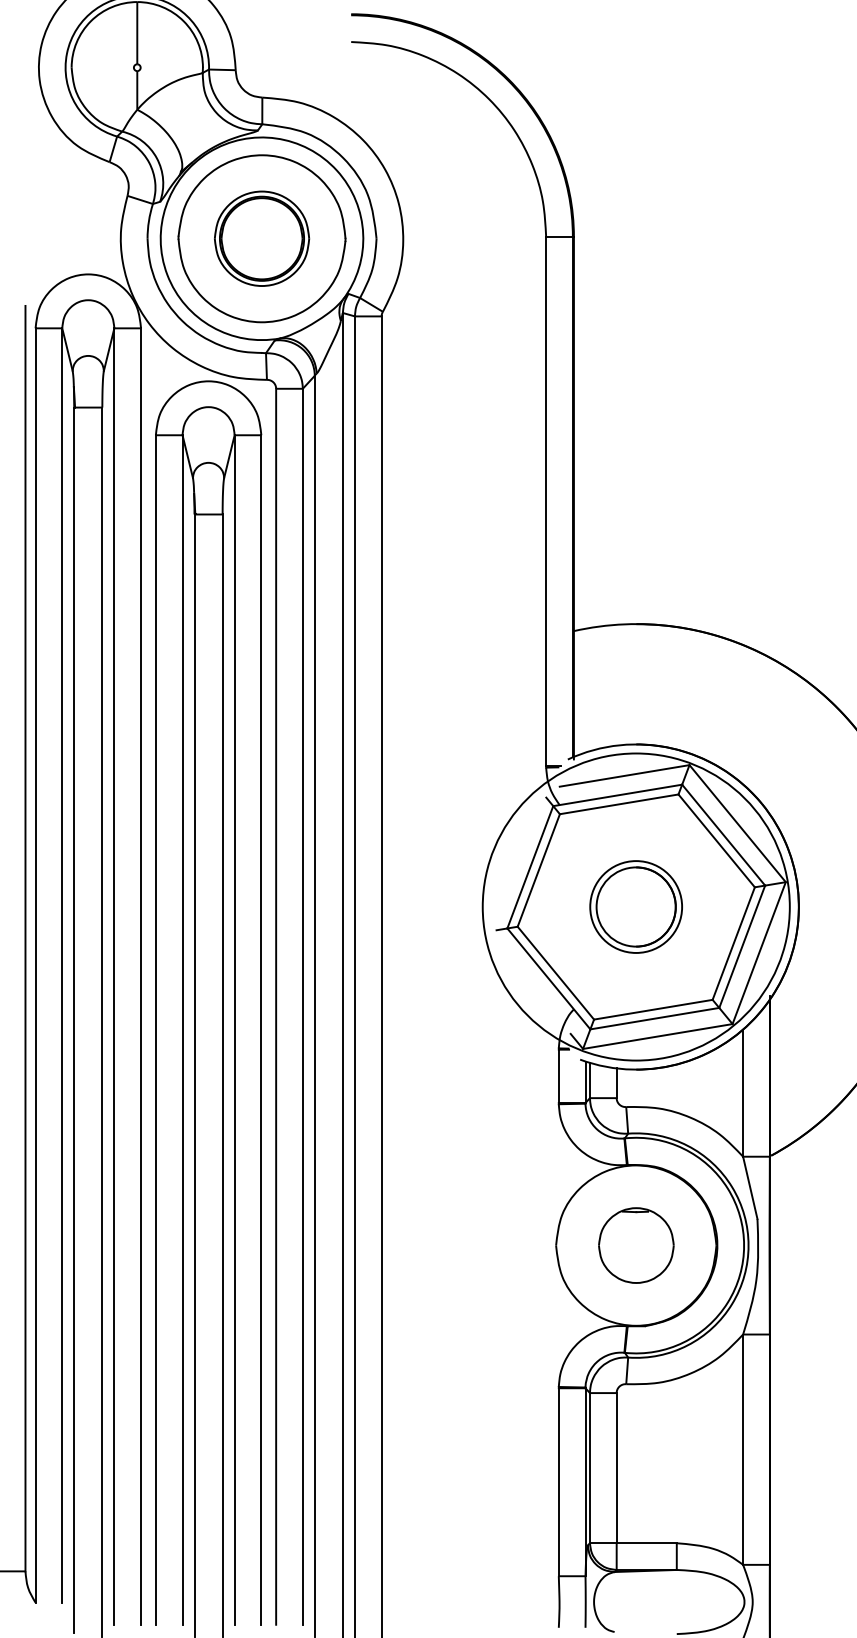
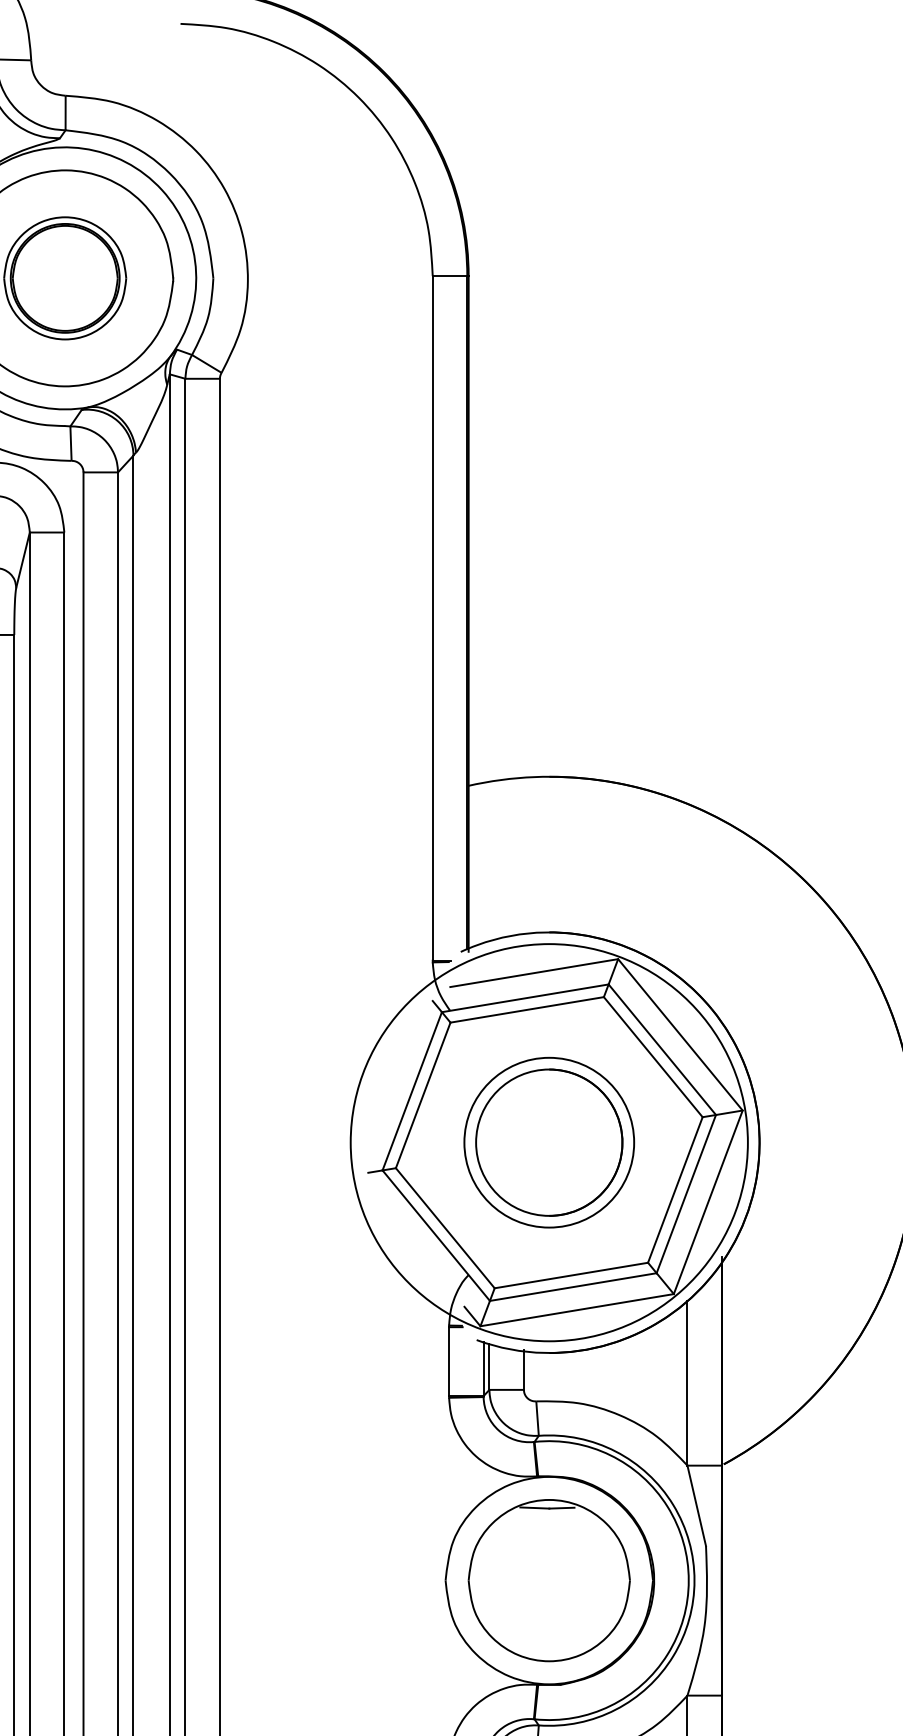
part: (635, 906) -> (548, 1142), size x1.43
part: (636, 1245) -> (549, 1580), size x1.67

